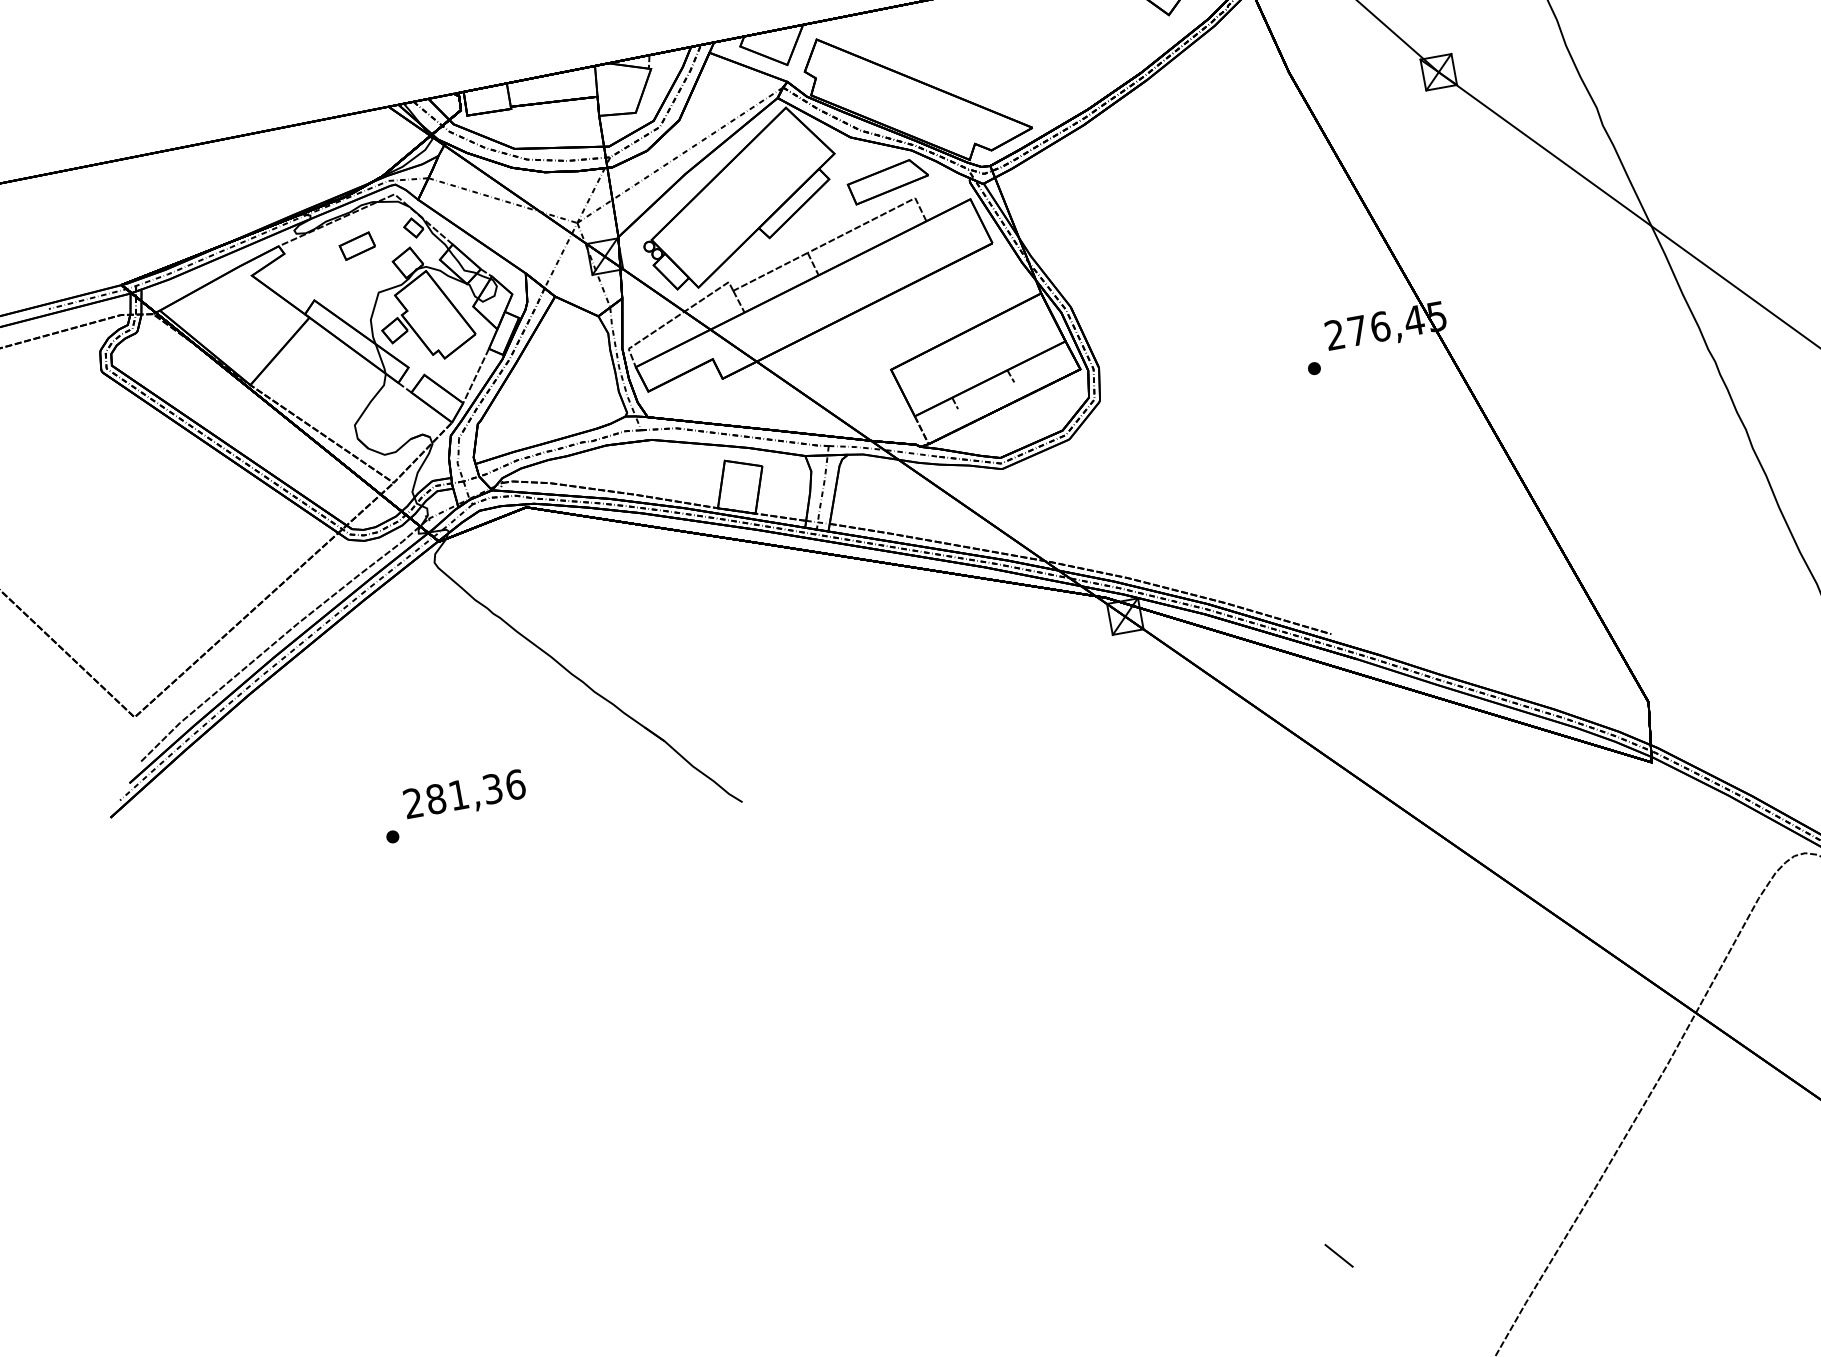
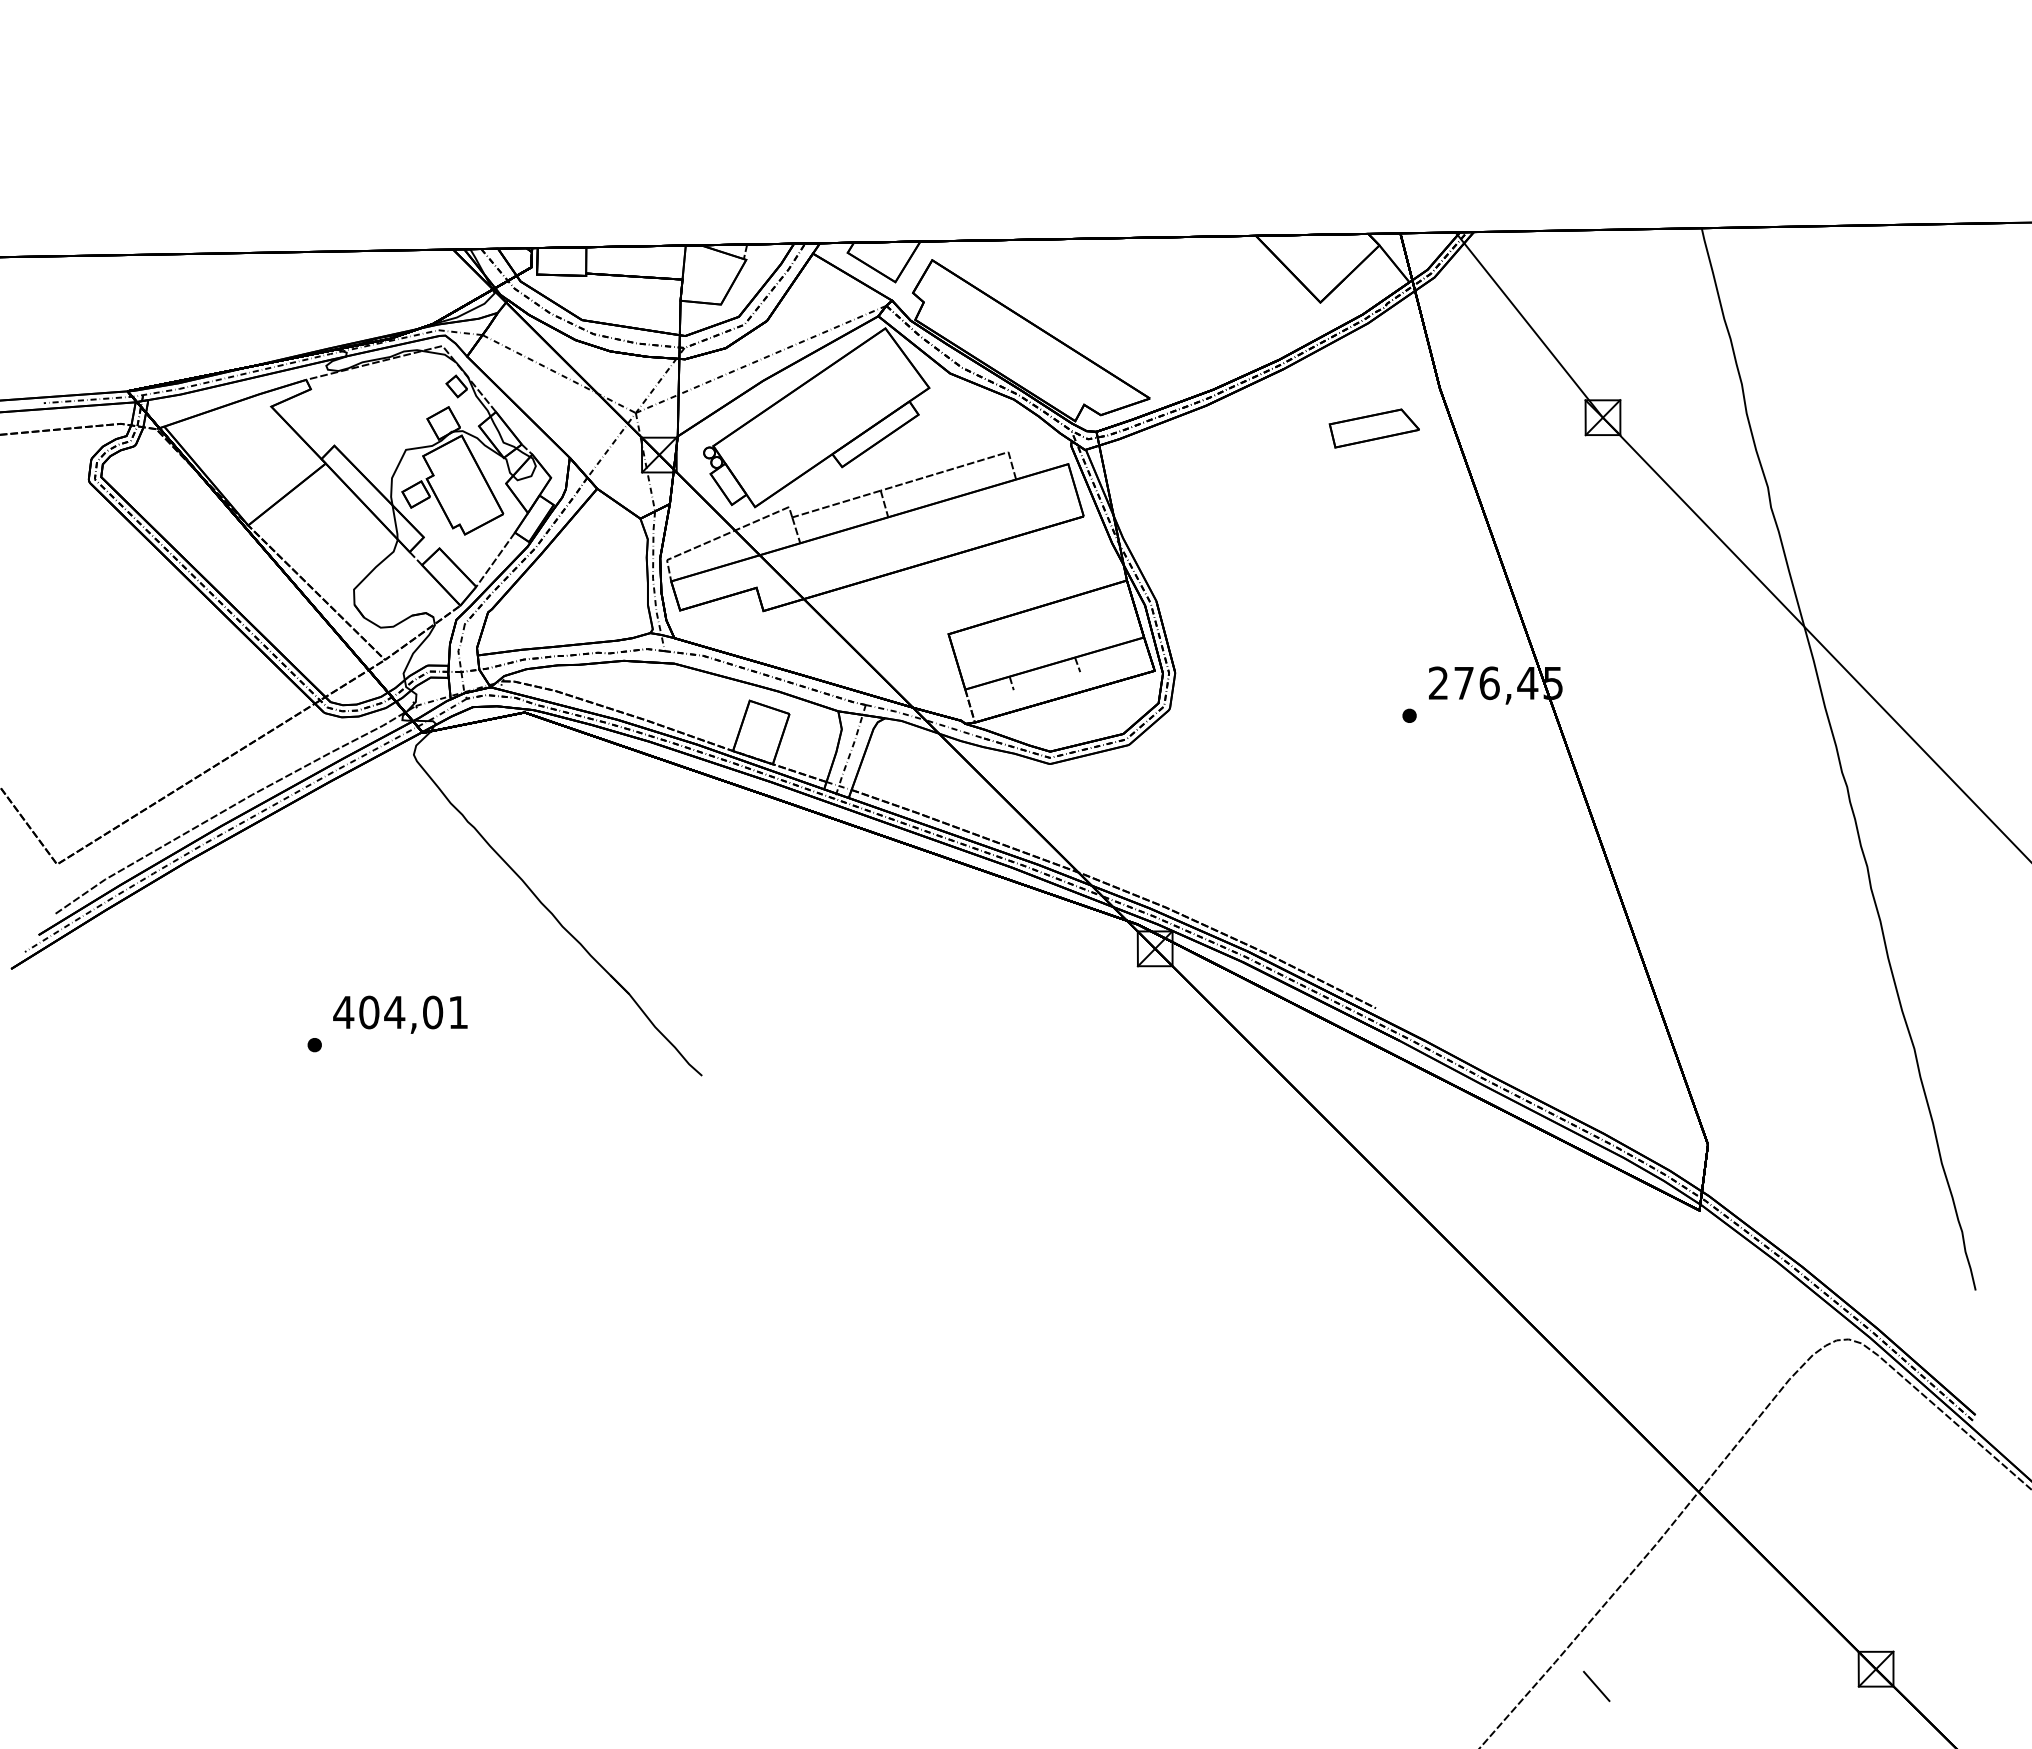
part: (887, 181) -> (1373, 428), moved
part: (356, 245) -> (391, 394), removed
text: (463, 794) -> (400, 1012), 281,36 -> 404,01
line: (1338, 1255) -> (1596, 1686), moved

